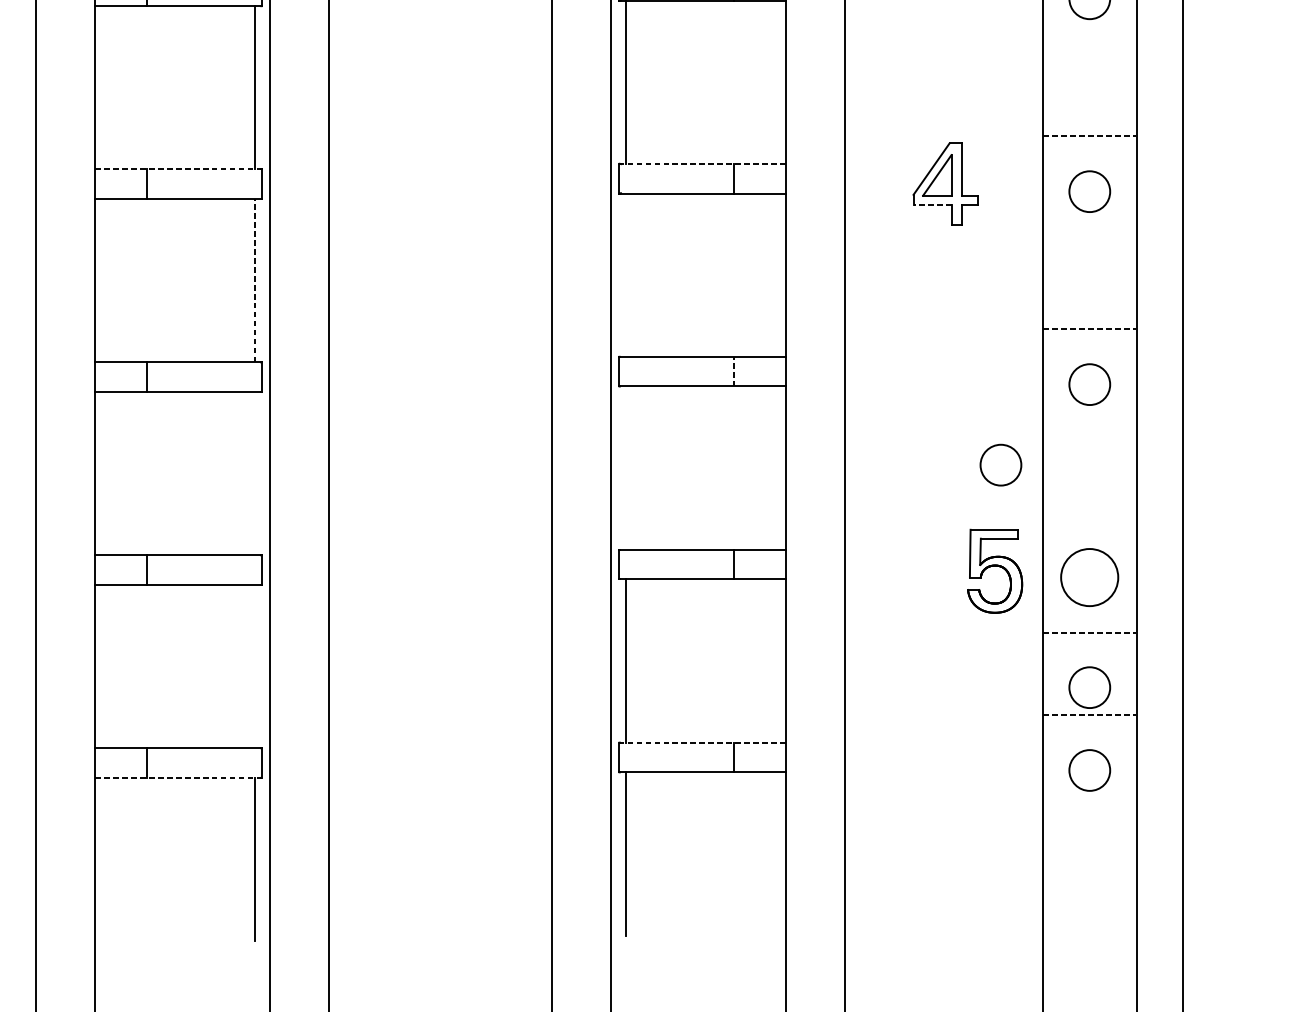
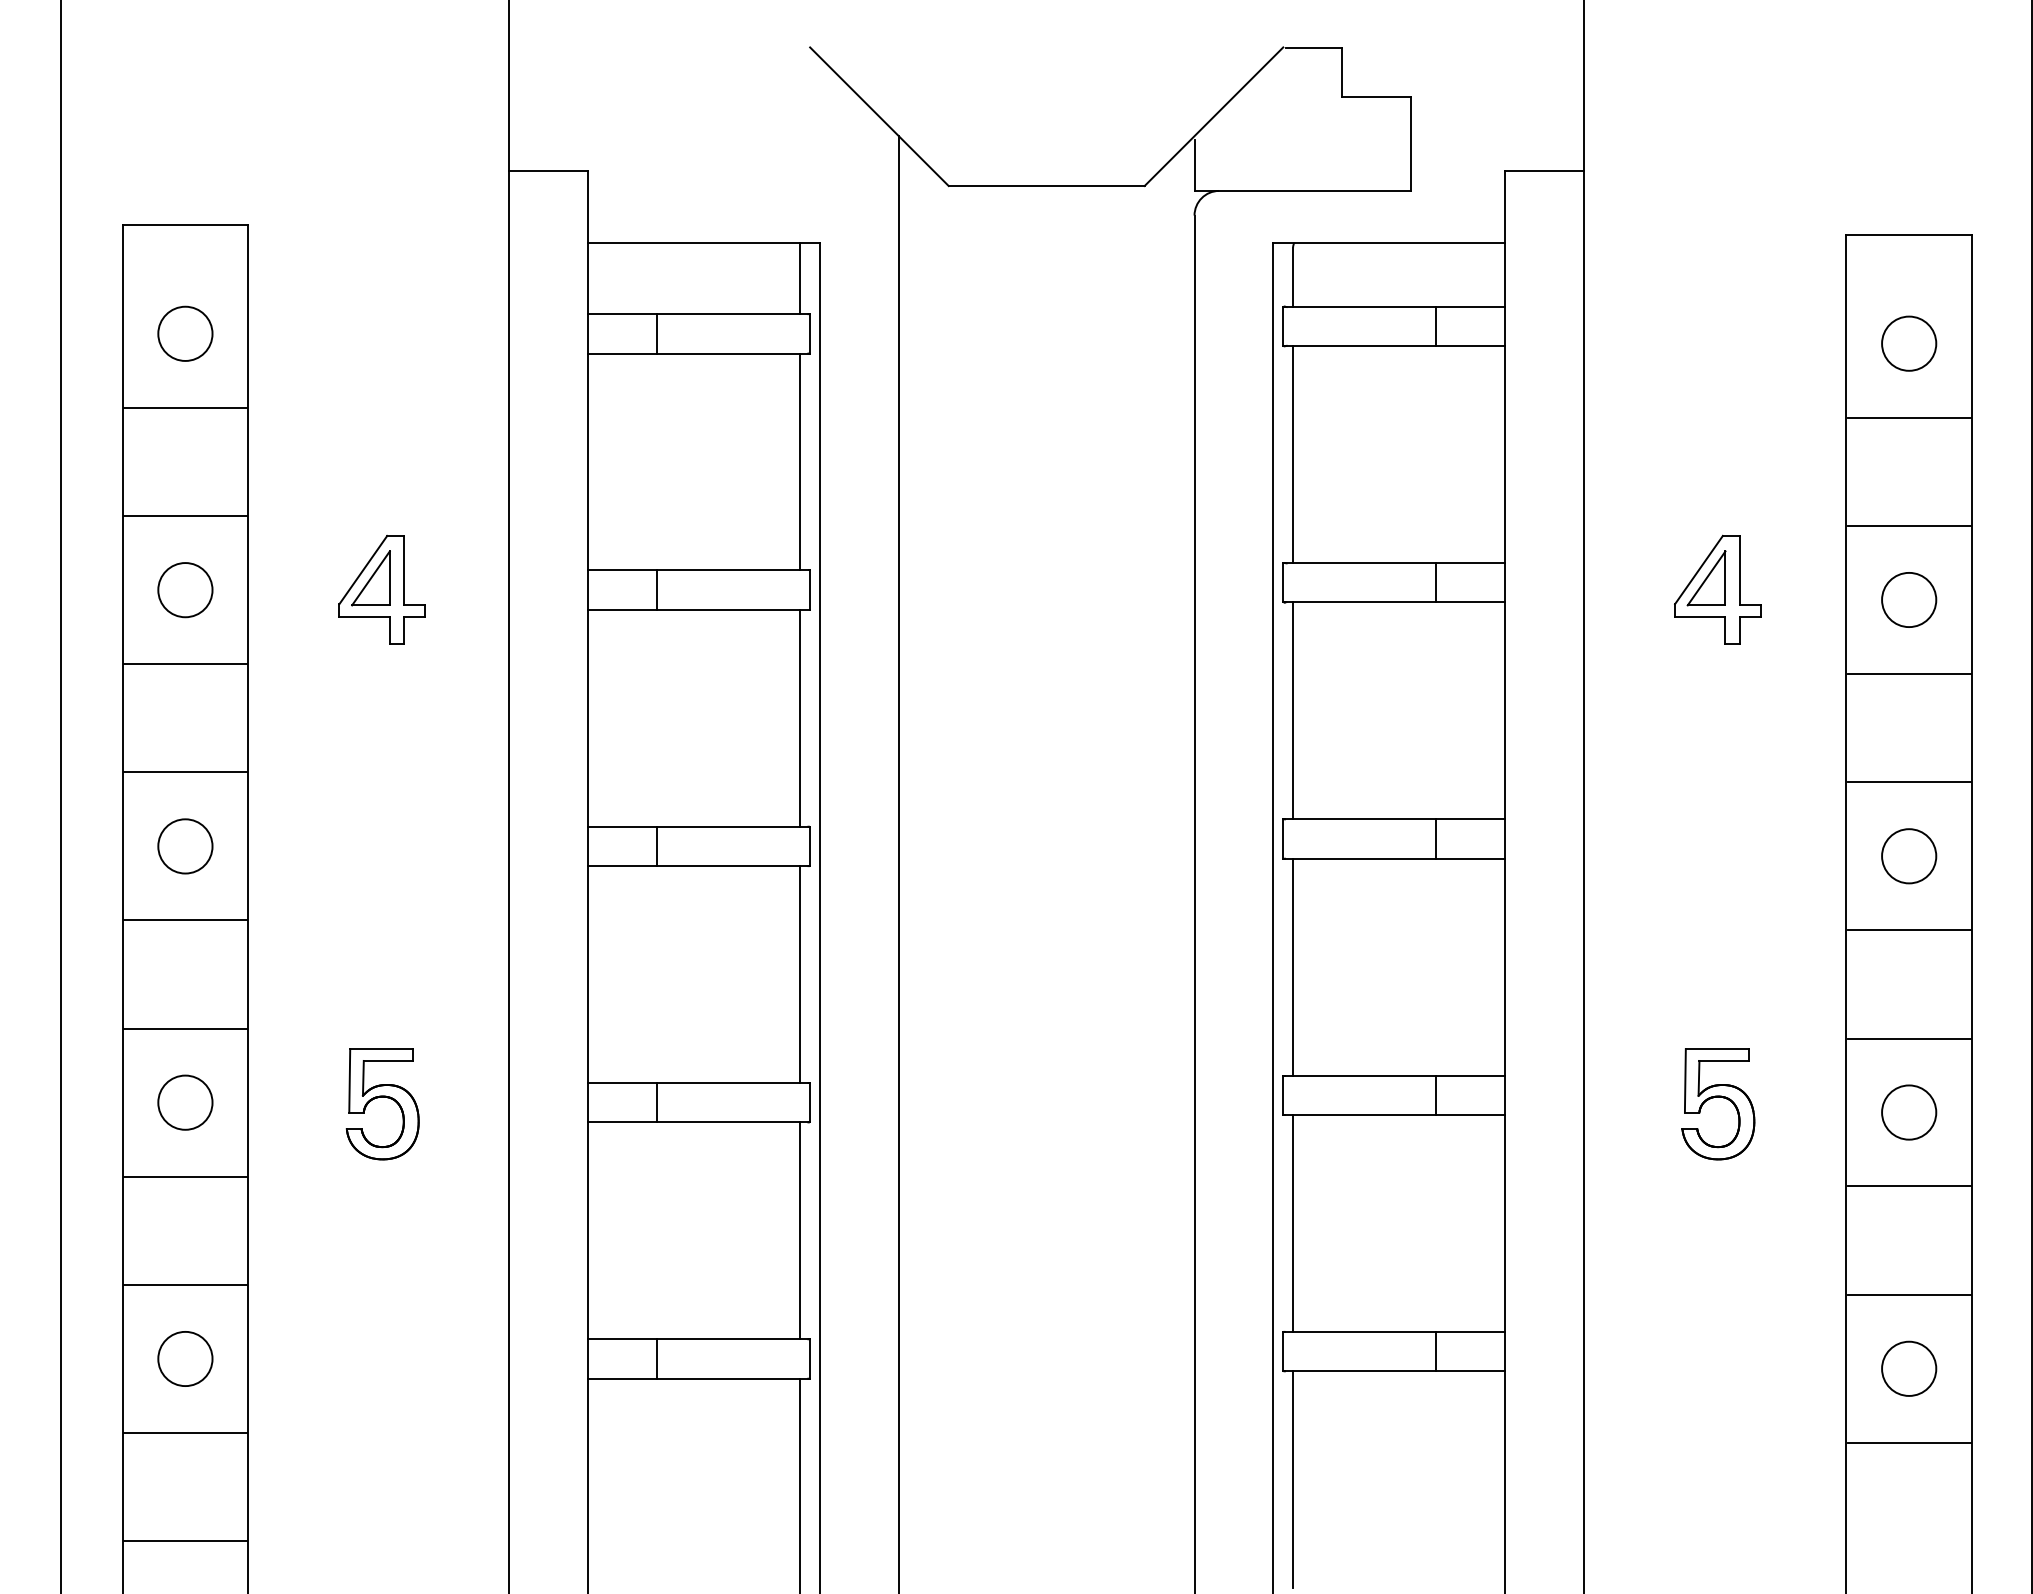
line: (1089, 54) -> (1908, 417), added
line: (1090, 136) -> (1909, 526), dashed -> solid
line: (702, 164) -> (1394, 563), dashed -> solid
line: (178, 169) -> (698, 570), dashed -> solid
line: (931, 204) -> (1699, 617), dashed -> solid
line: (1089, 247) -> (1908, 673), added
line: (626, 274) -> (1293, 710), added
line: (255, 280) -> (800, 717), dashed -> solid
line: (1090, 329) -> (1909, 782), dashed -> solid
line: (733, 372) -> (1436, 839), dashed -> solid
line: (1089, 440) -> (1908, 930), added
circle: (1001, 465) -> (1791, 963), removed
line: (626, 467) -> (1293, 966), added
line: (255, 473) -> (800, 974), added
line: (1089, 521) -> (1908, 1038), added
part: (995, 566) -> (1718, 1097), moved
circle: (1090, 577) -> (1909, 1112), size x0.71
line: (1090, 633) -> (1909, 1186), dashed -> solid
line: (255, 666) -> (800, 1230), added
circle: (1090, 687) -> (1909, 1258), removed
line: (1090, 714) -> (1909, 1294), dashed -> solid
line: (702, 742) -> (1394, 1331), dashed -> solid
line: (179, 777) -> (699, 1378), dashed -> solid
line: (1089, 825) -> (1908, 1442), added

